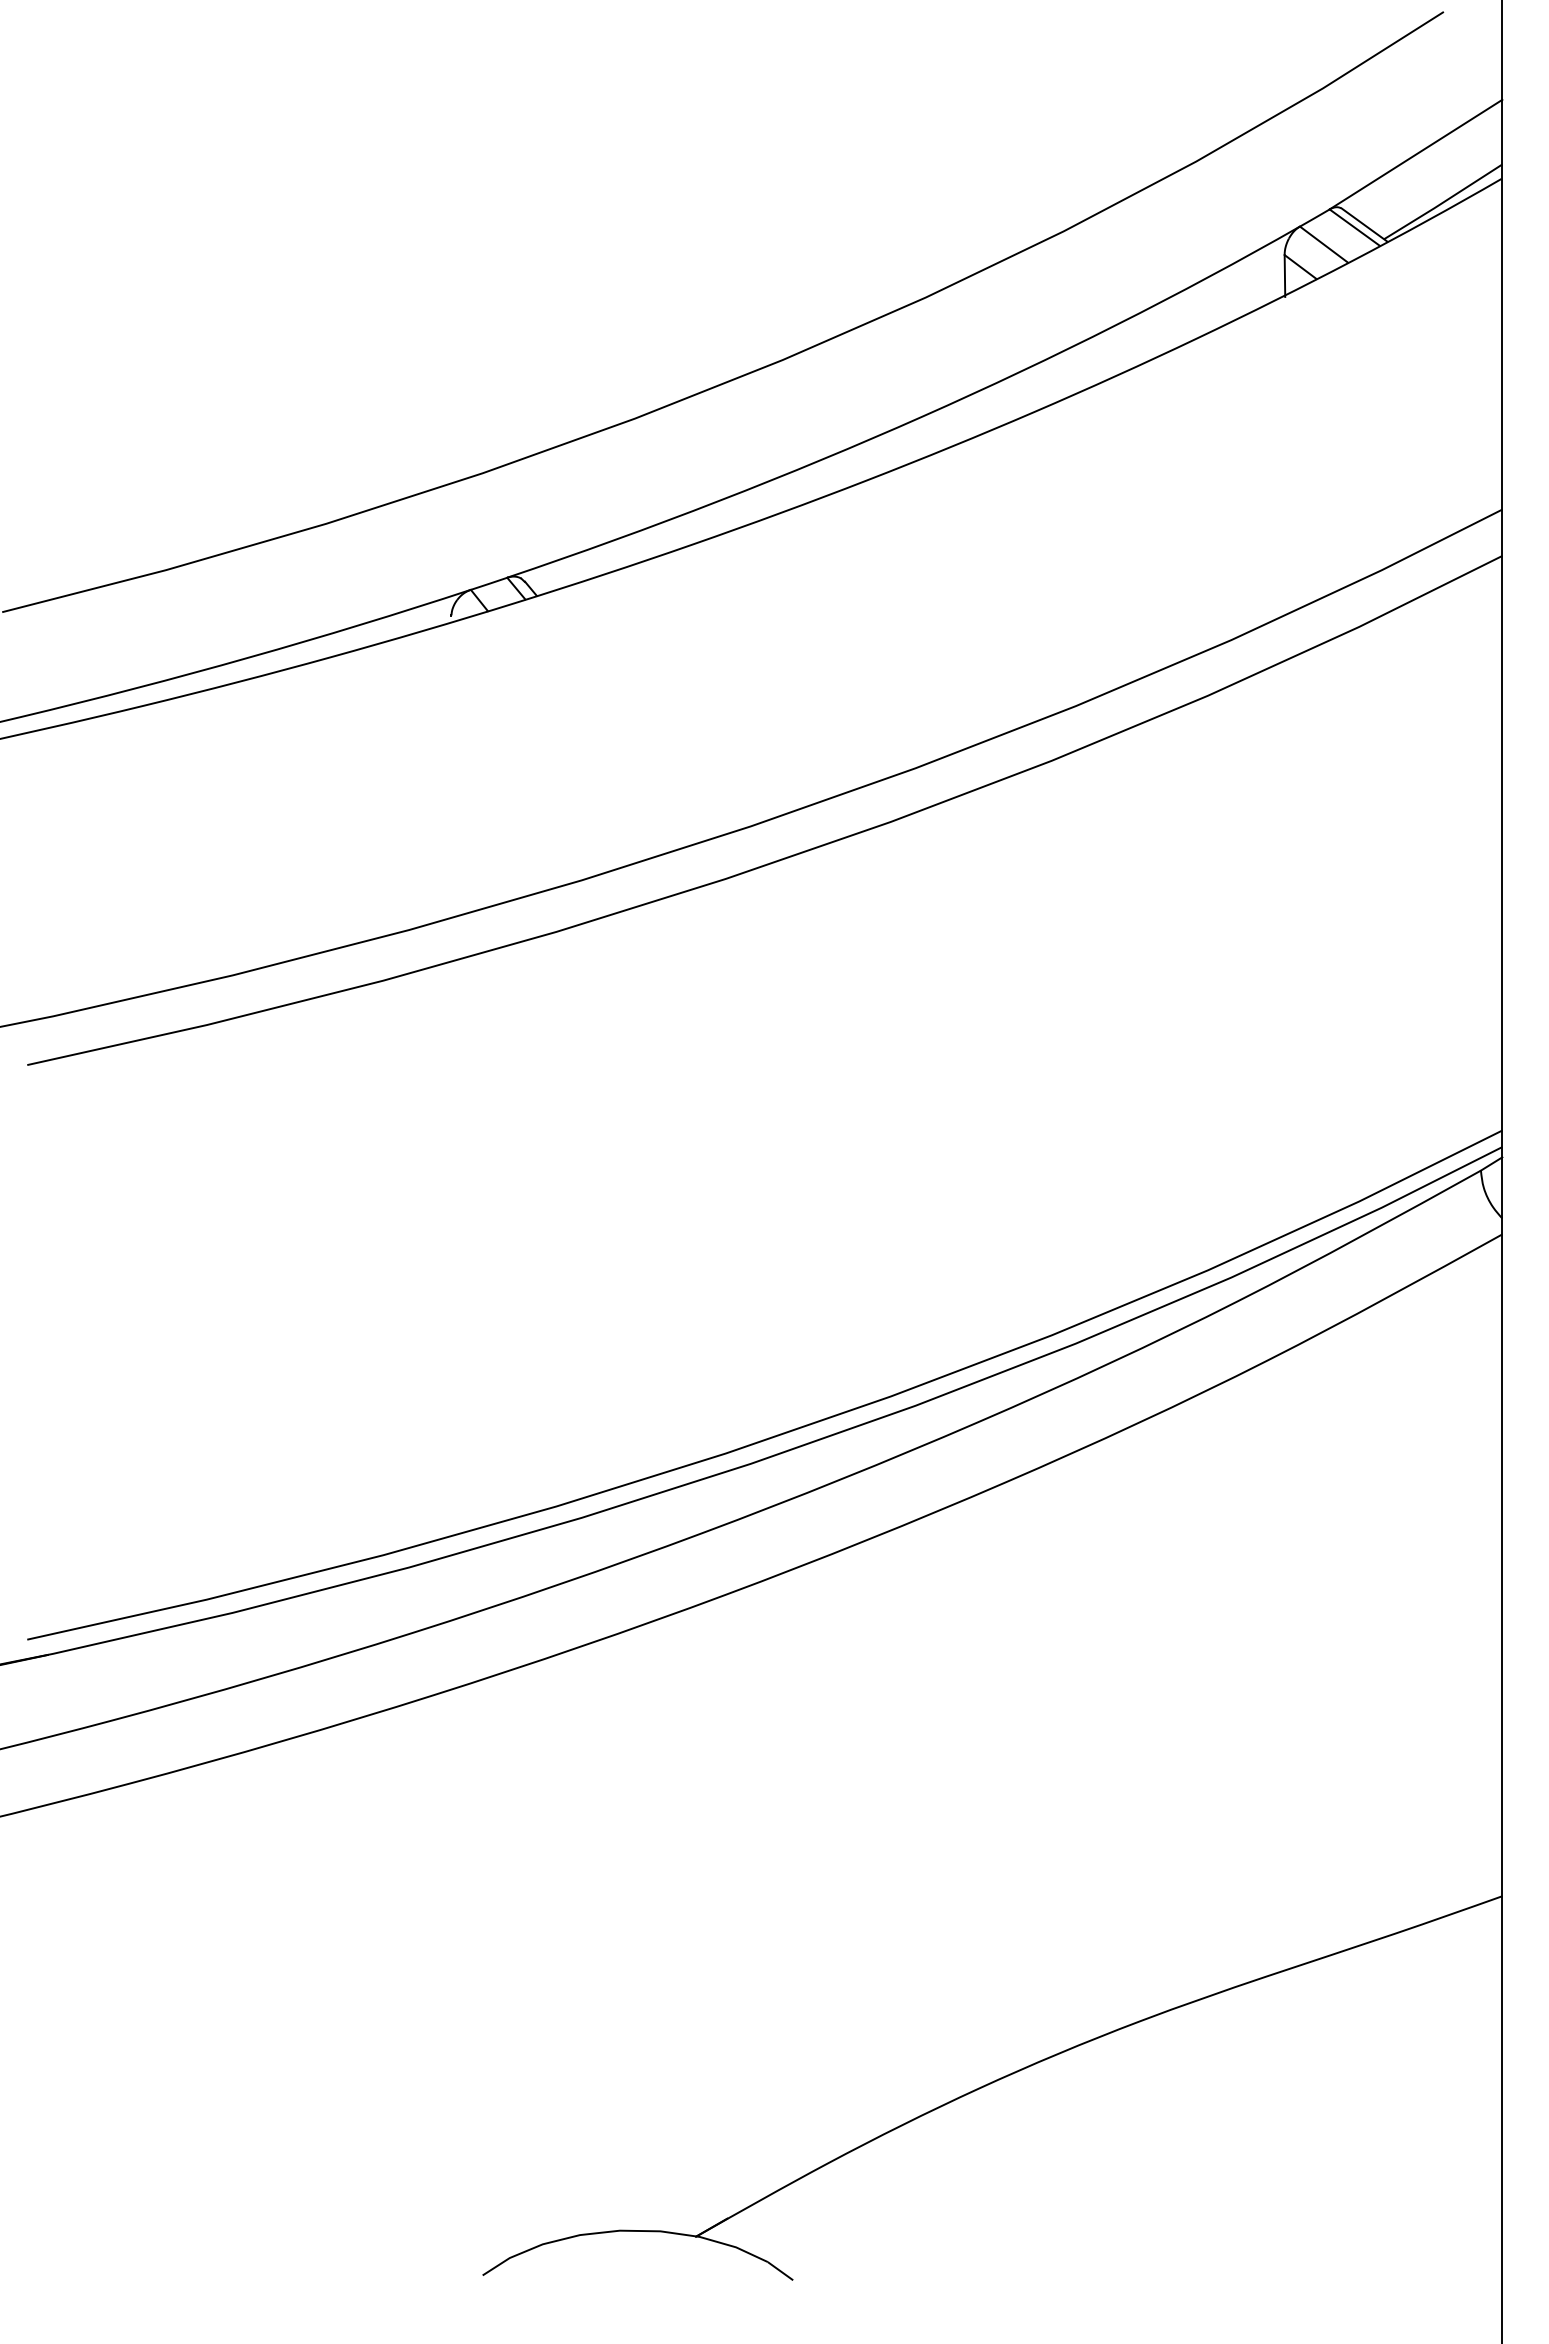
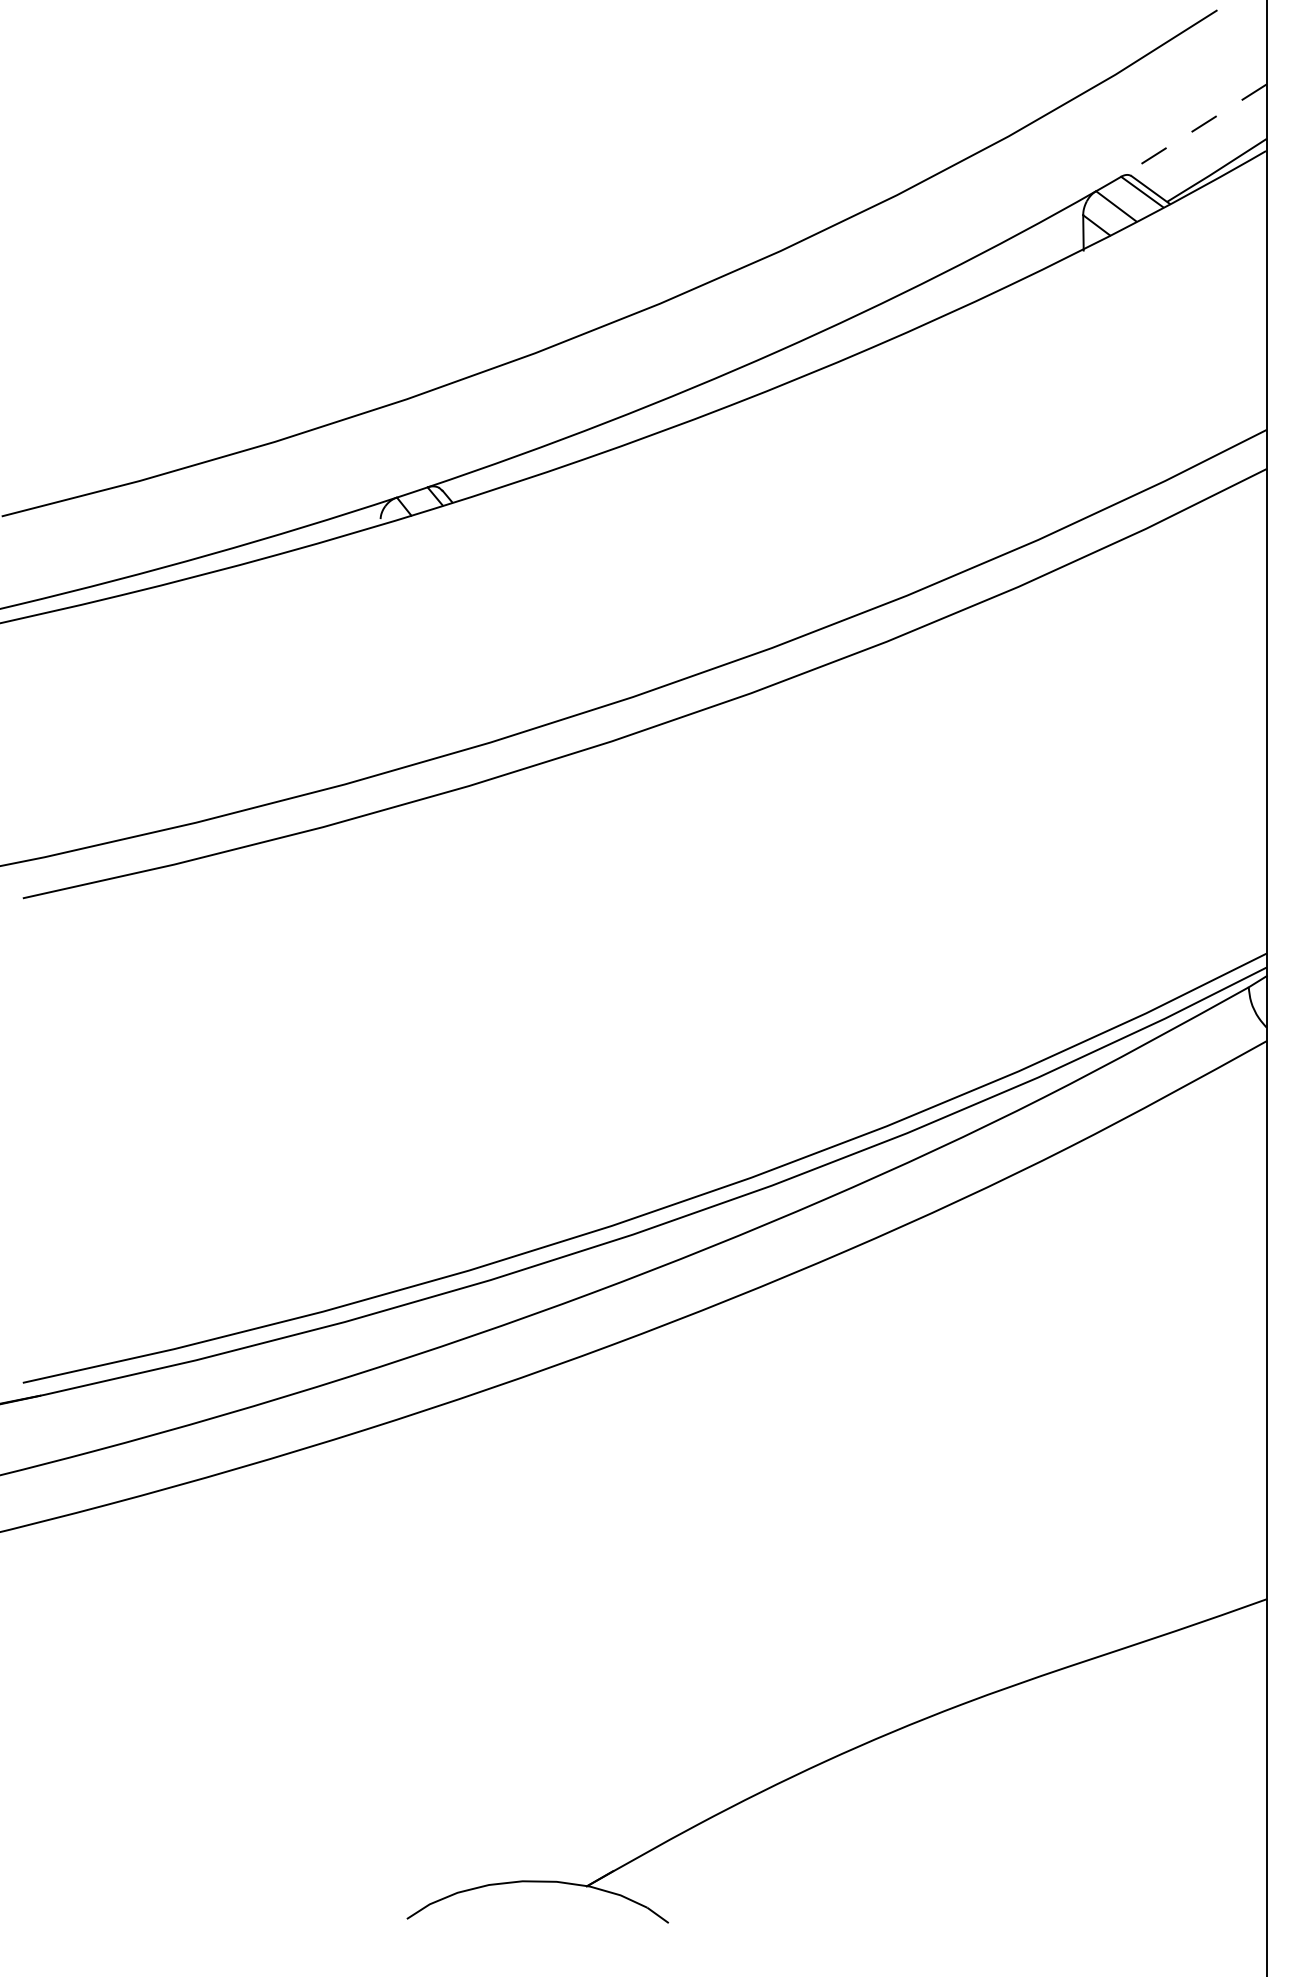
line: (1415, 154) -> (1193, 130), solid -> dashed

